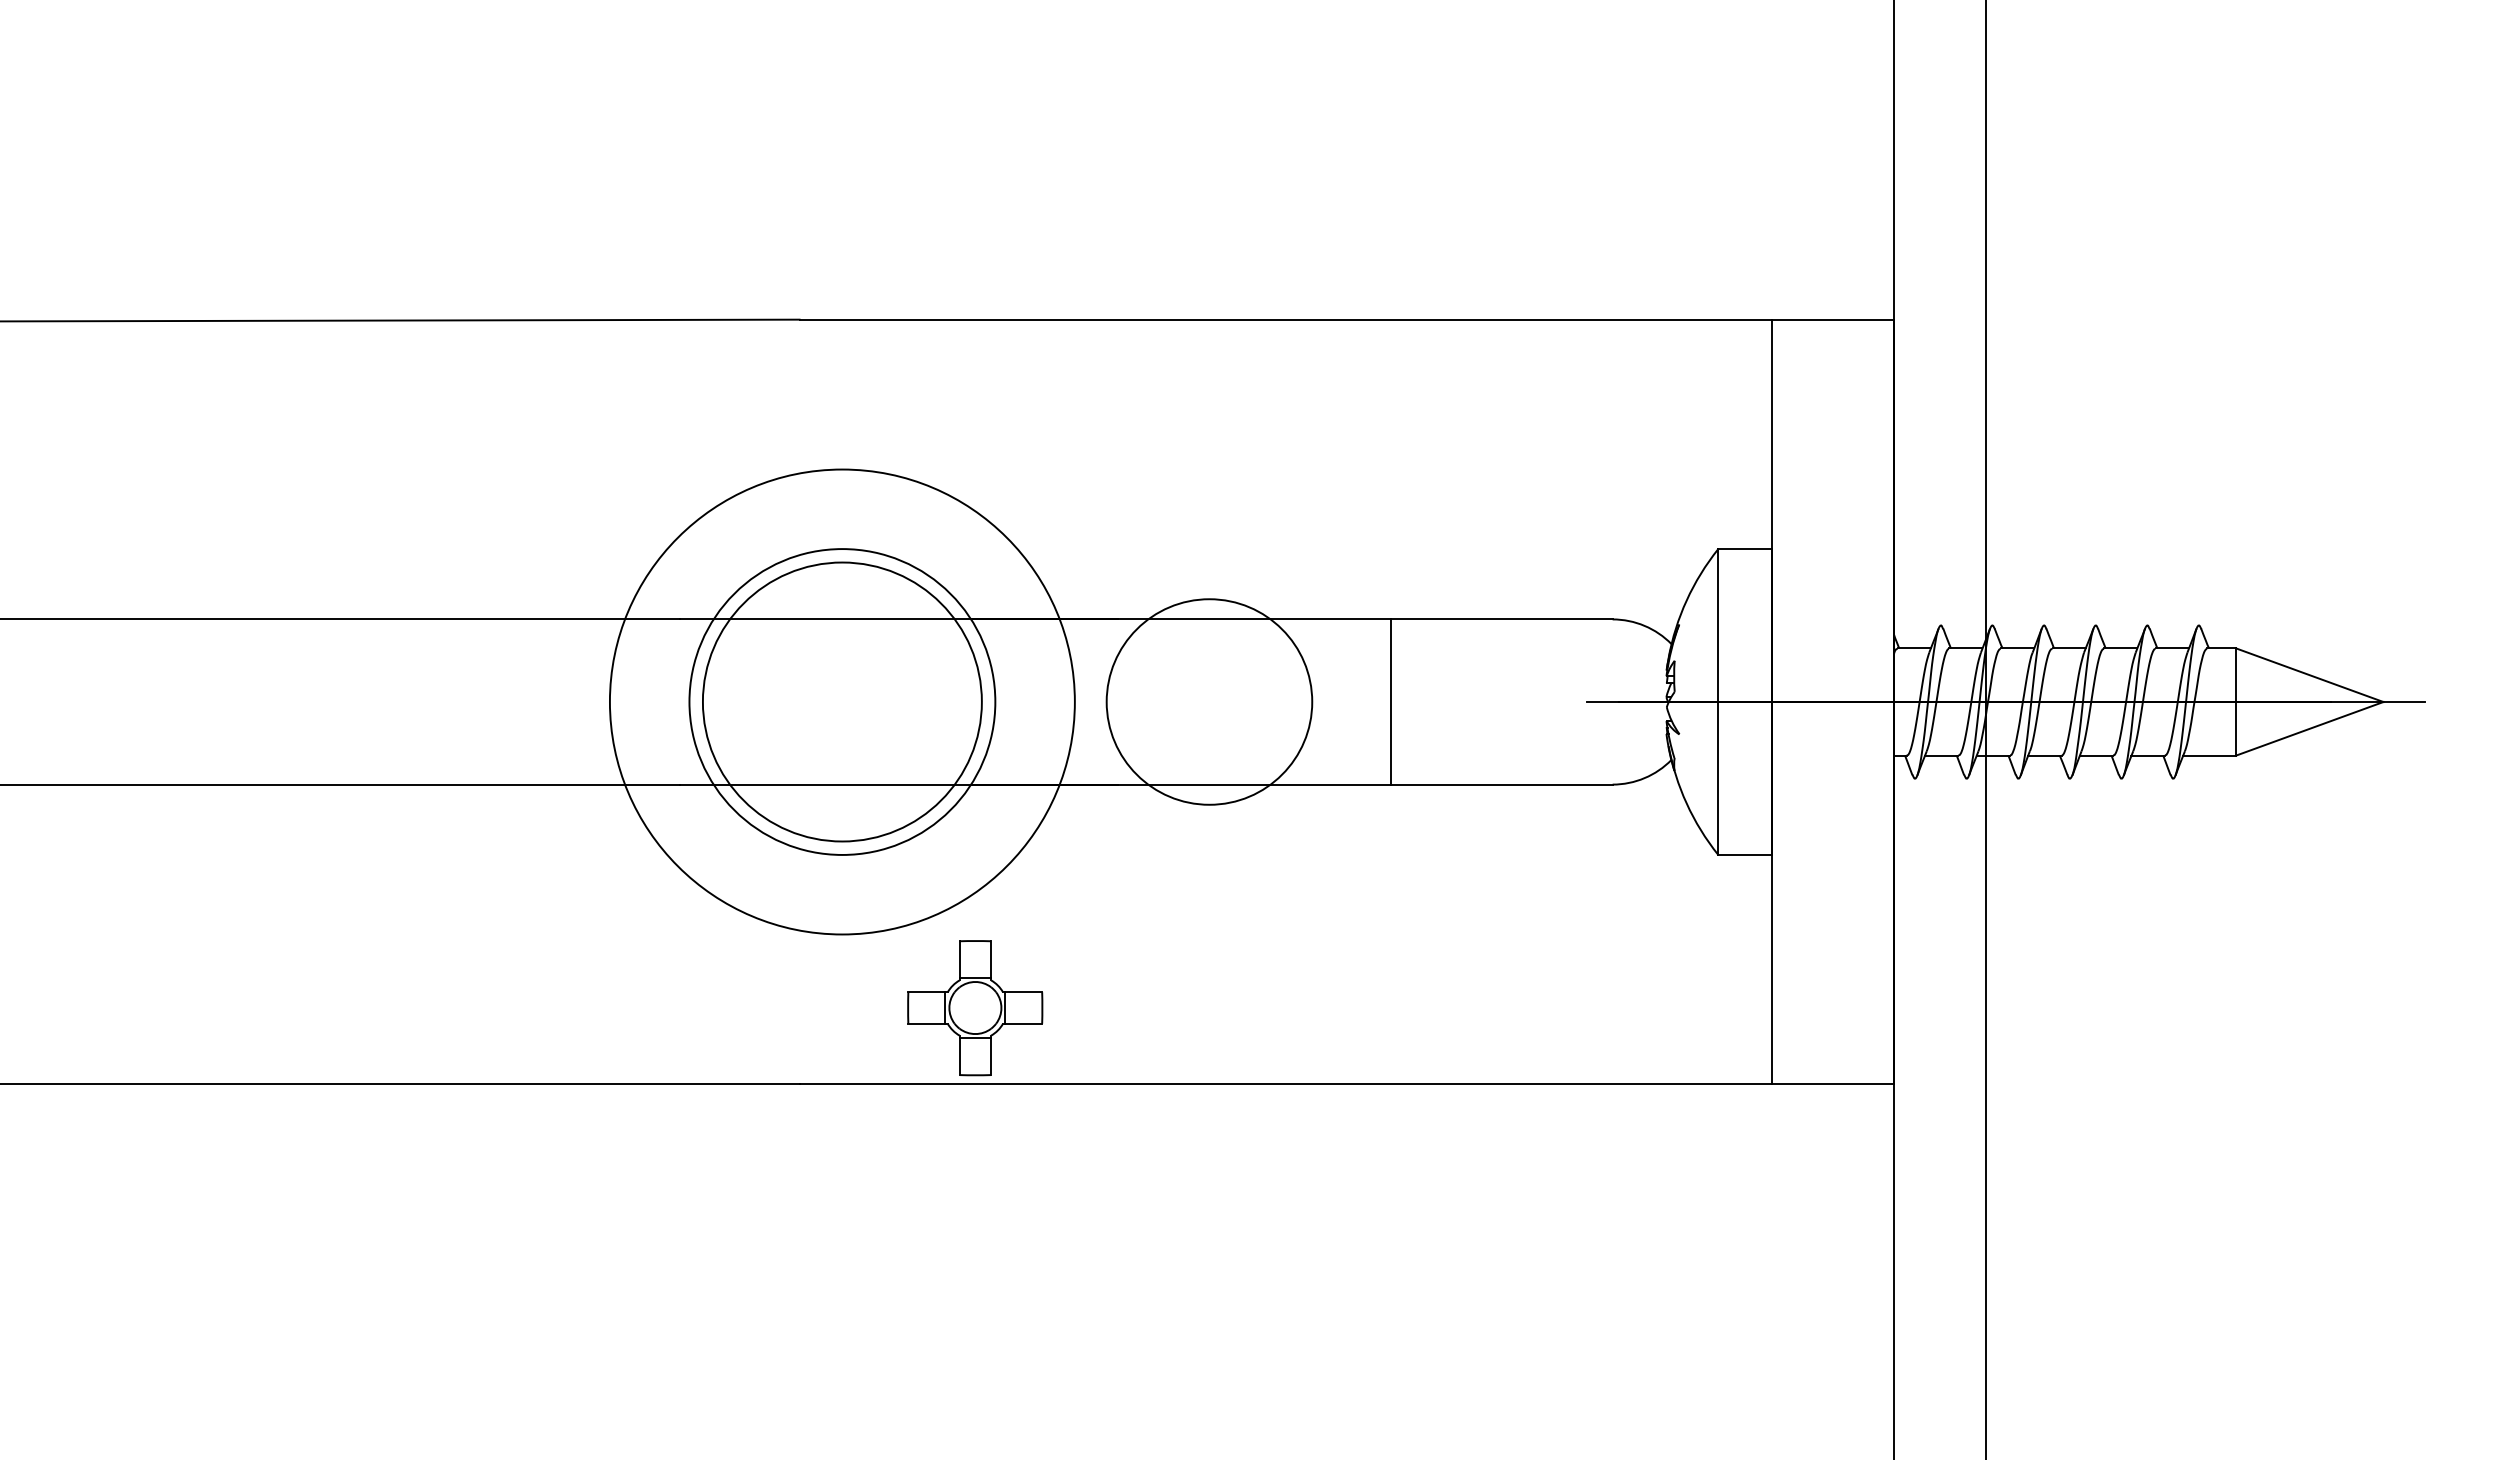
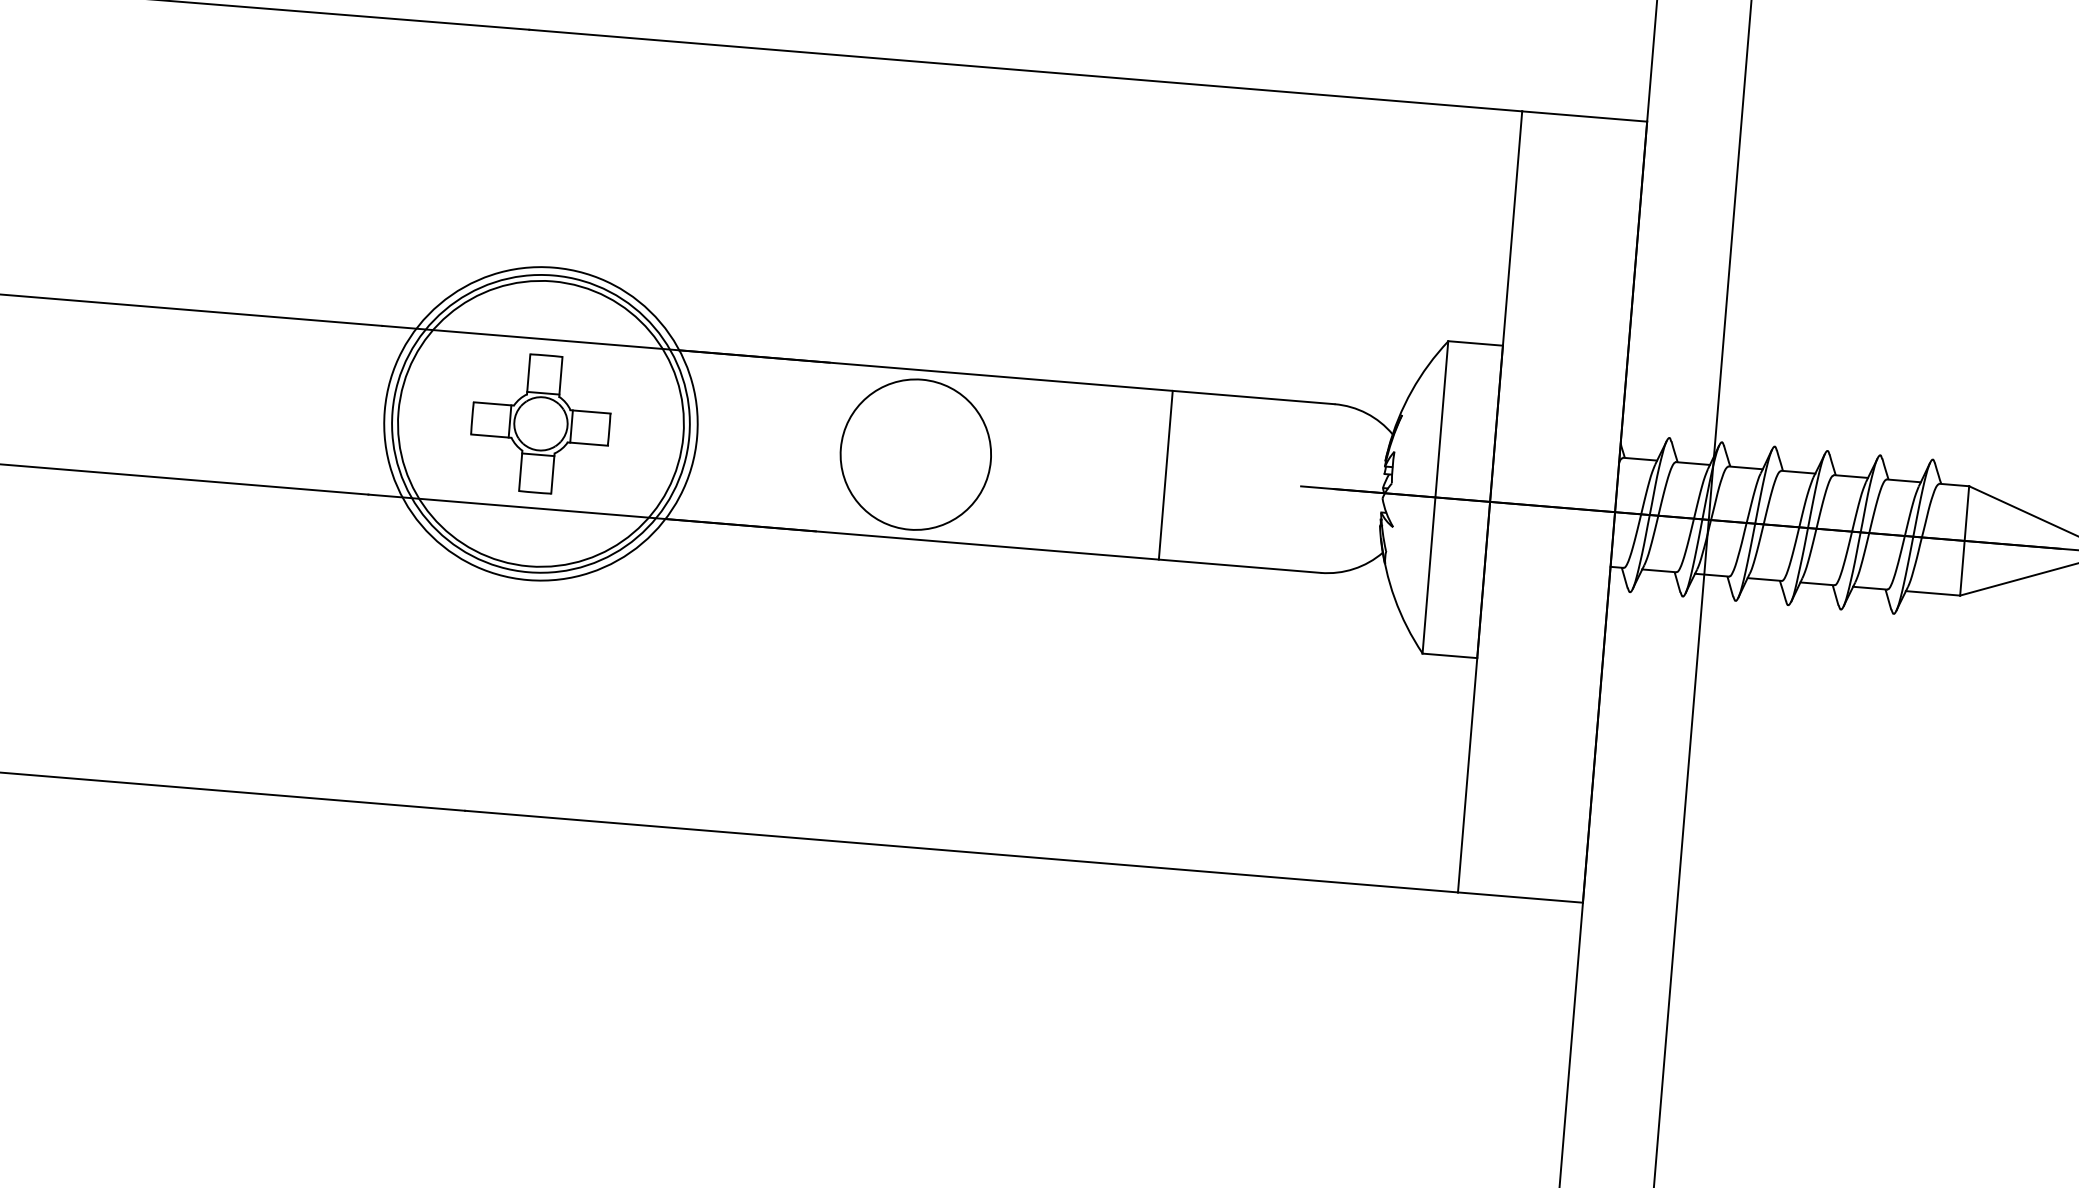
circle: (842, 701) -> (541, 423), size x0.62
circle: (1209, 701) -> (915, 454), size x0.71
line: (1391, 701) -> (1166, 474), moved
part: (975, 1008) -> (541, 424), moved

